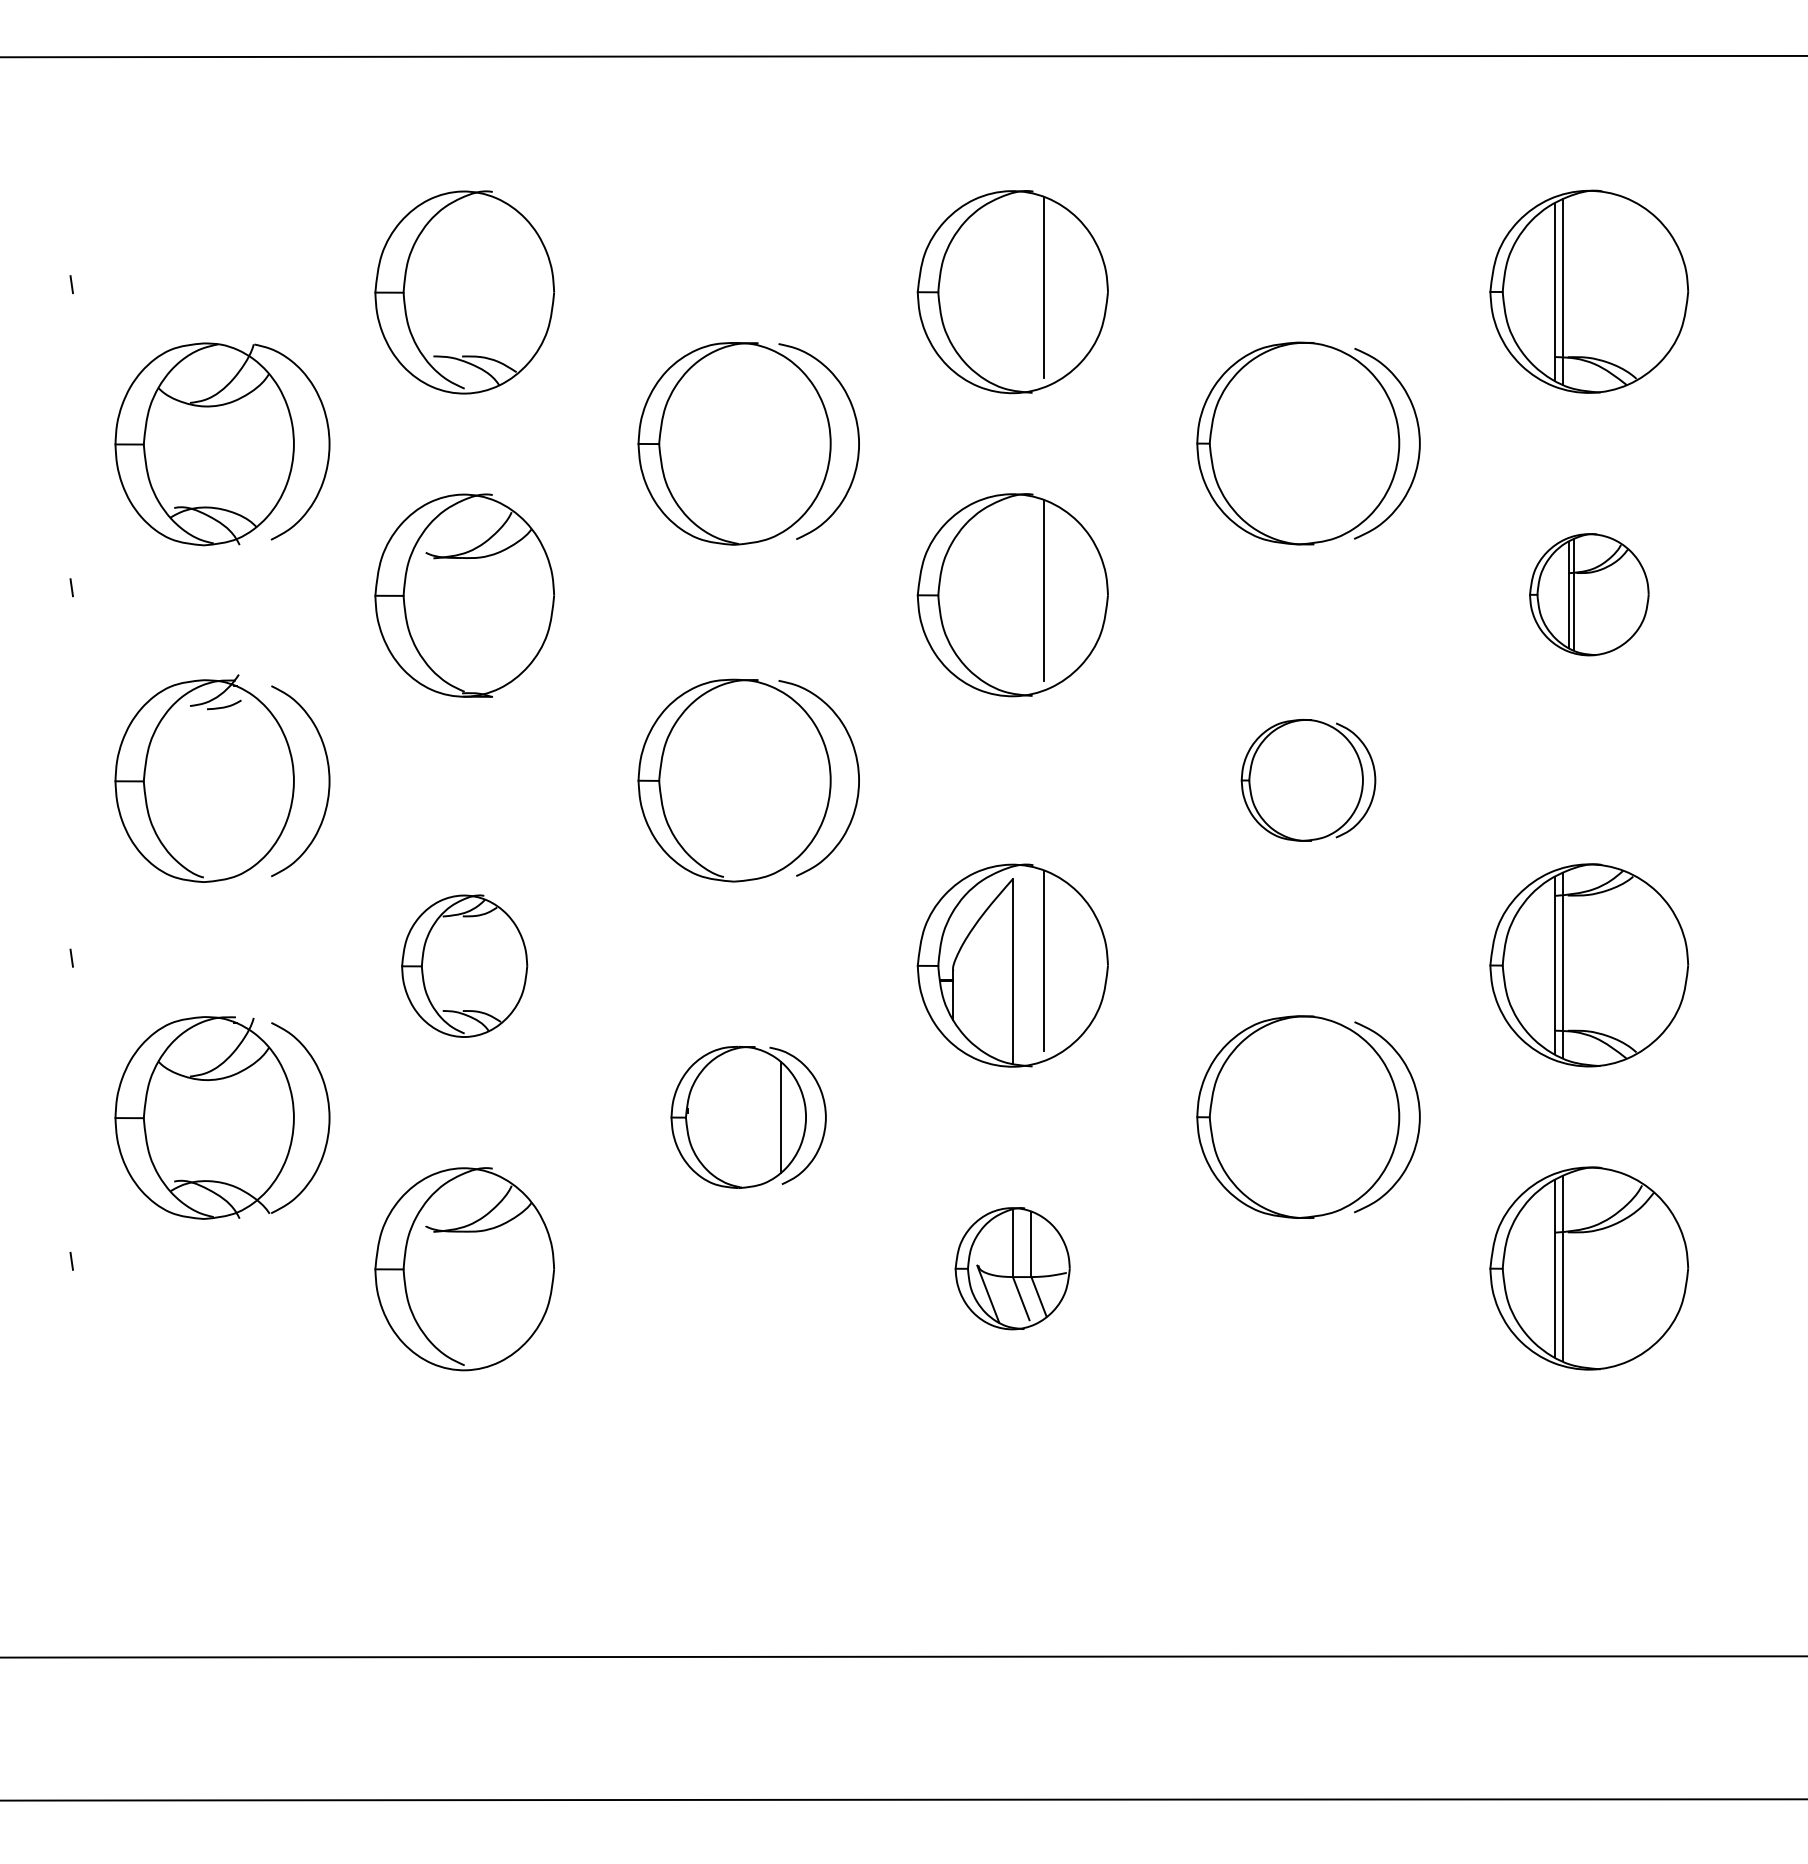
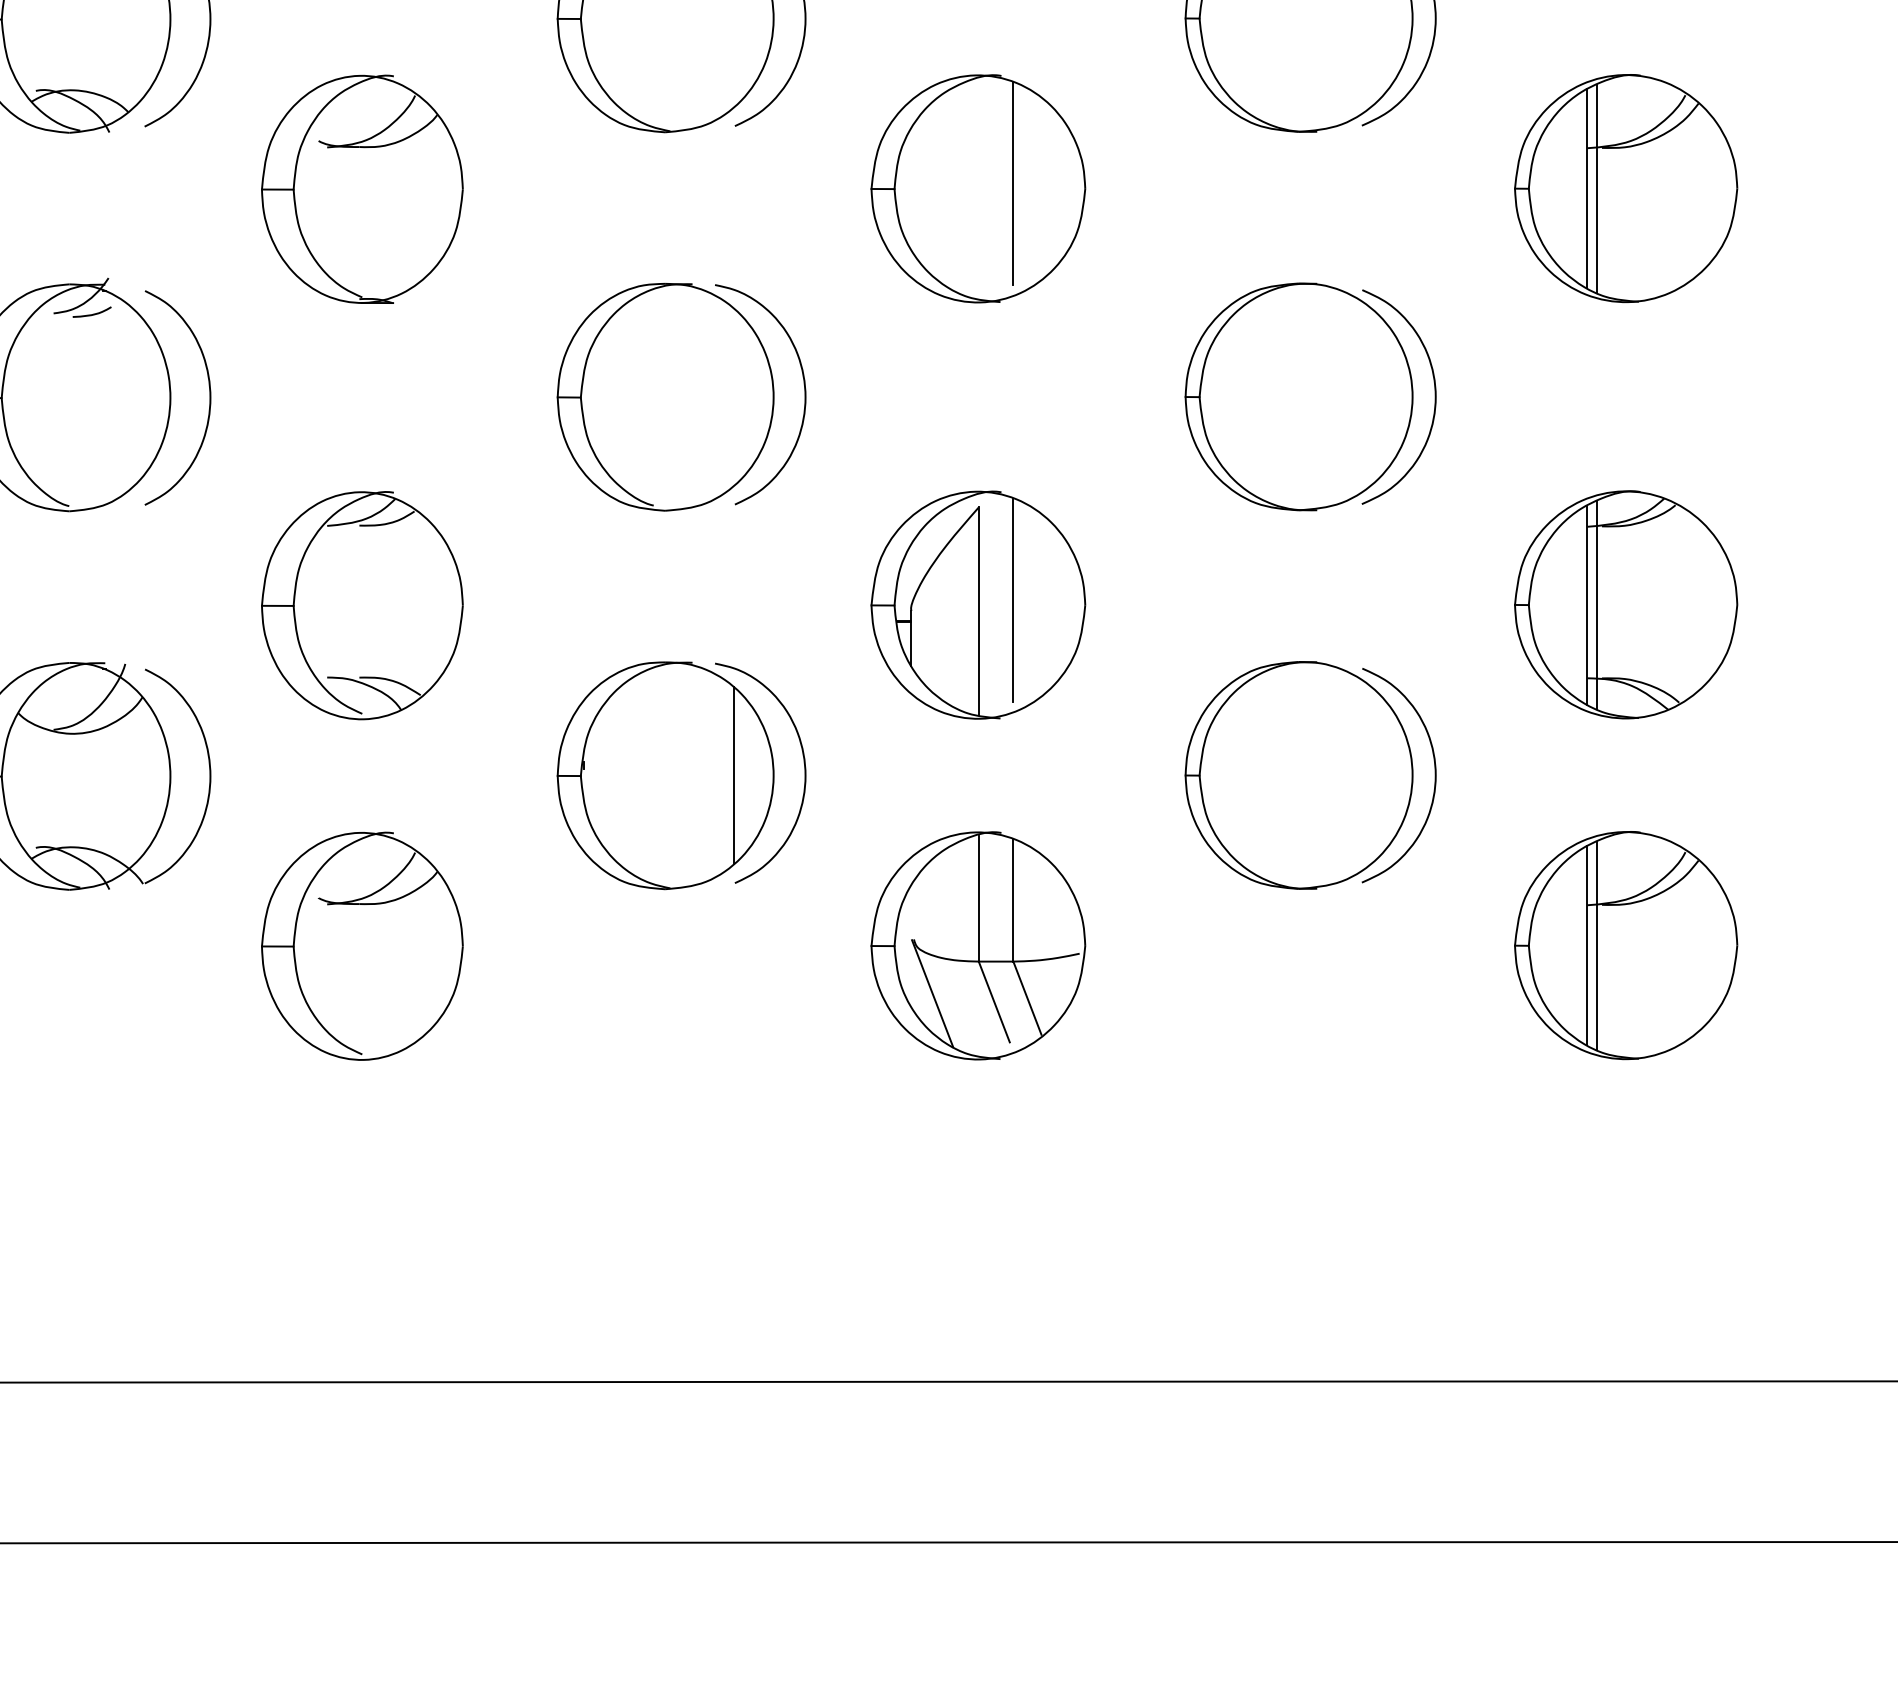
part: (1589, 594) -> (1626, 188), size x1.67
part: (1308, 780) -> (1310, 397), size x1.67
part: (464, 966) -> (362, 606), size x1.43
part: (748, 1117) -> (681, 775), size x1.43
part: (1012, 1268) -> (977, 945), size x1.67

